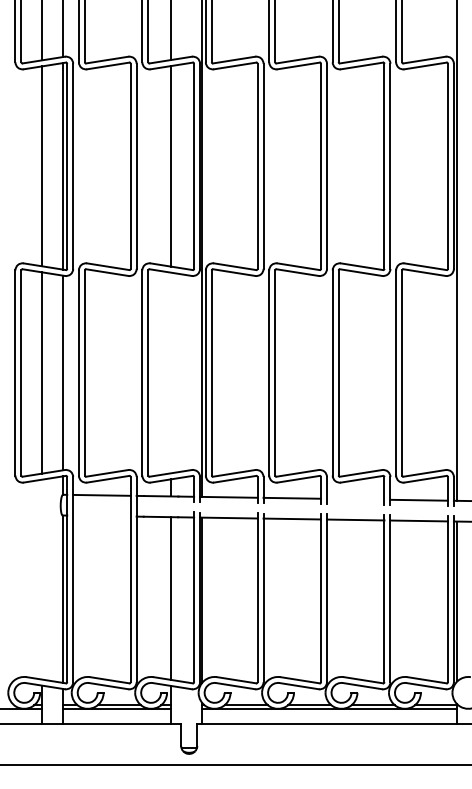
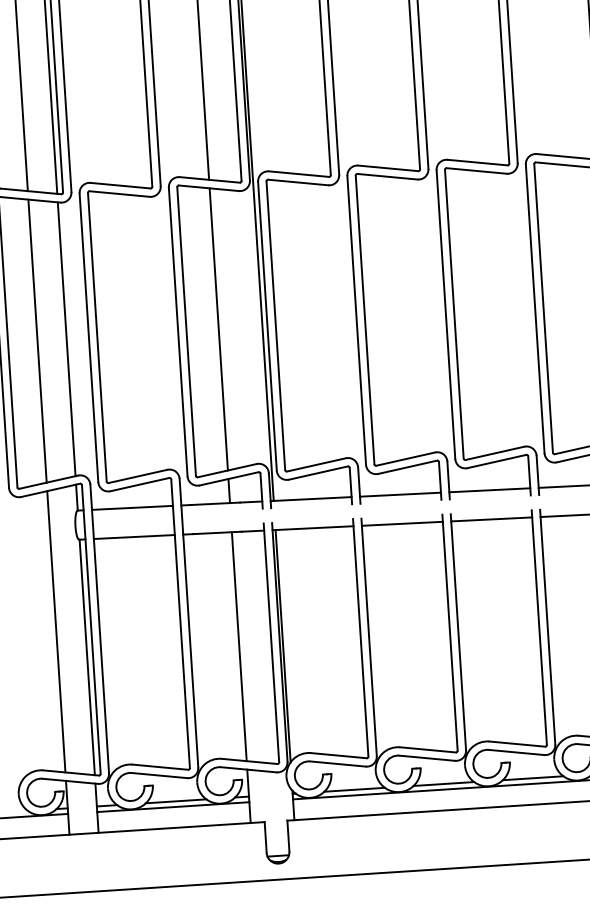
line: (171, 372) -> (219, 328), added
line: (355, 498) -> (489, 489), added
line: (101, 515) -> (133, 536), added
line: (42, 579) -> (56, 631), added

